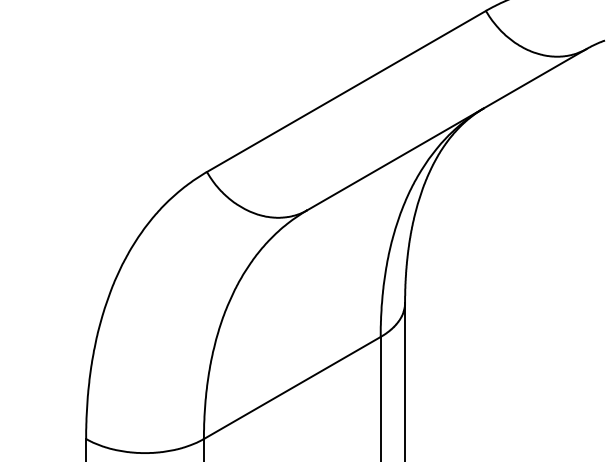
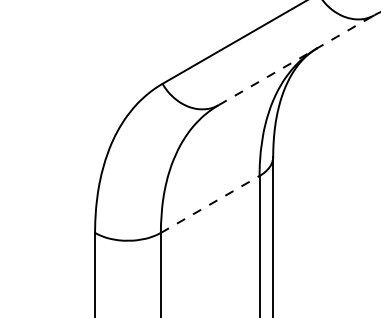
line: (446, 130) -> (296, 60), solid -> dashed
line: (292, 388) -> (210, 204), solid -> dashed

